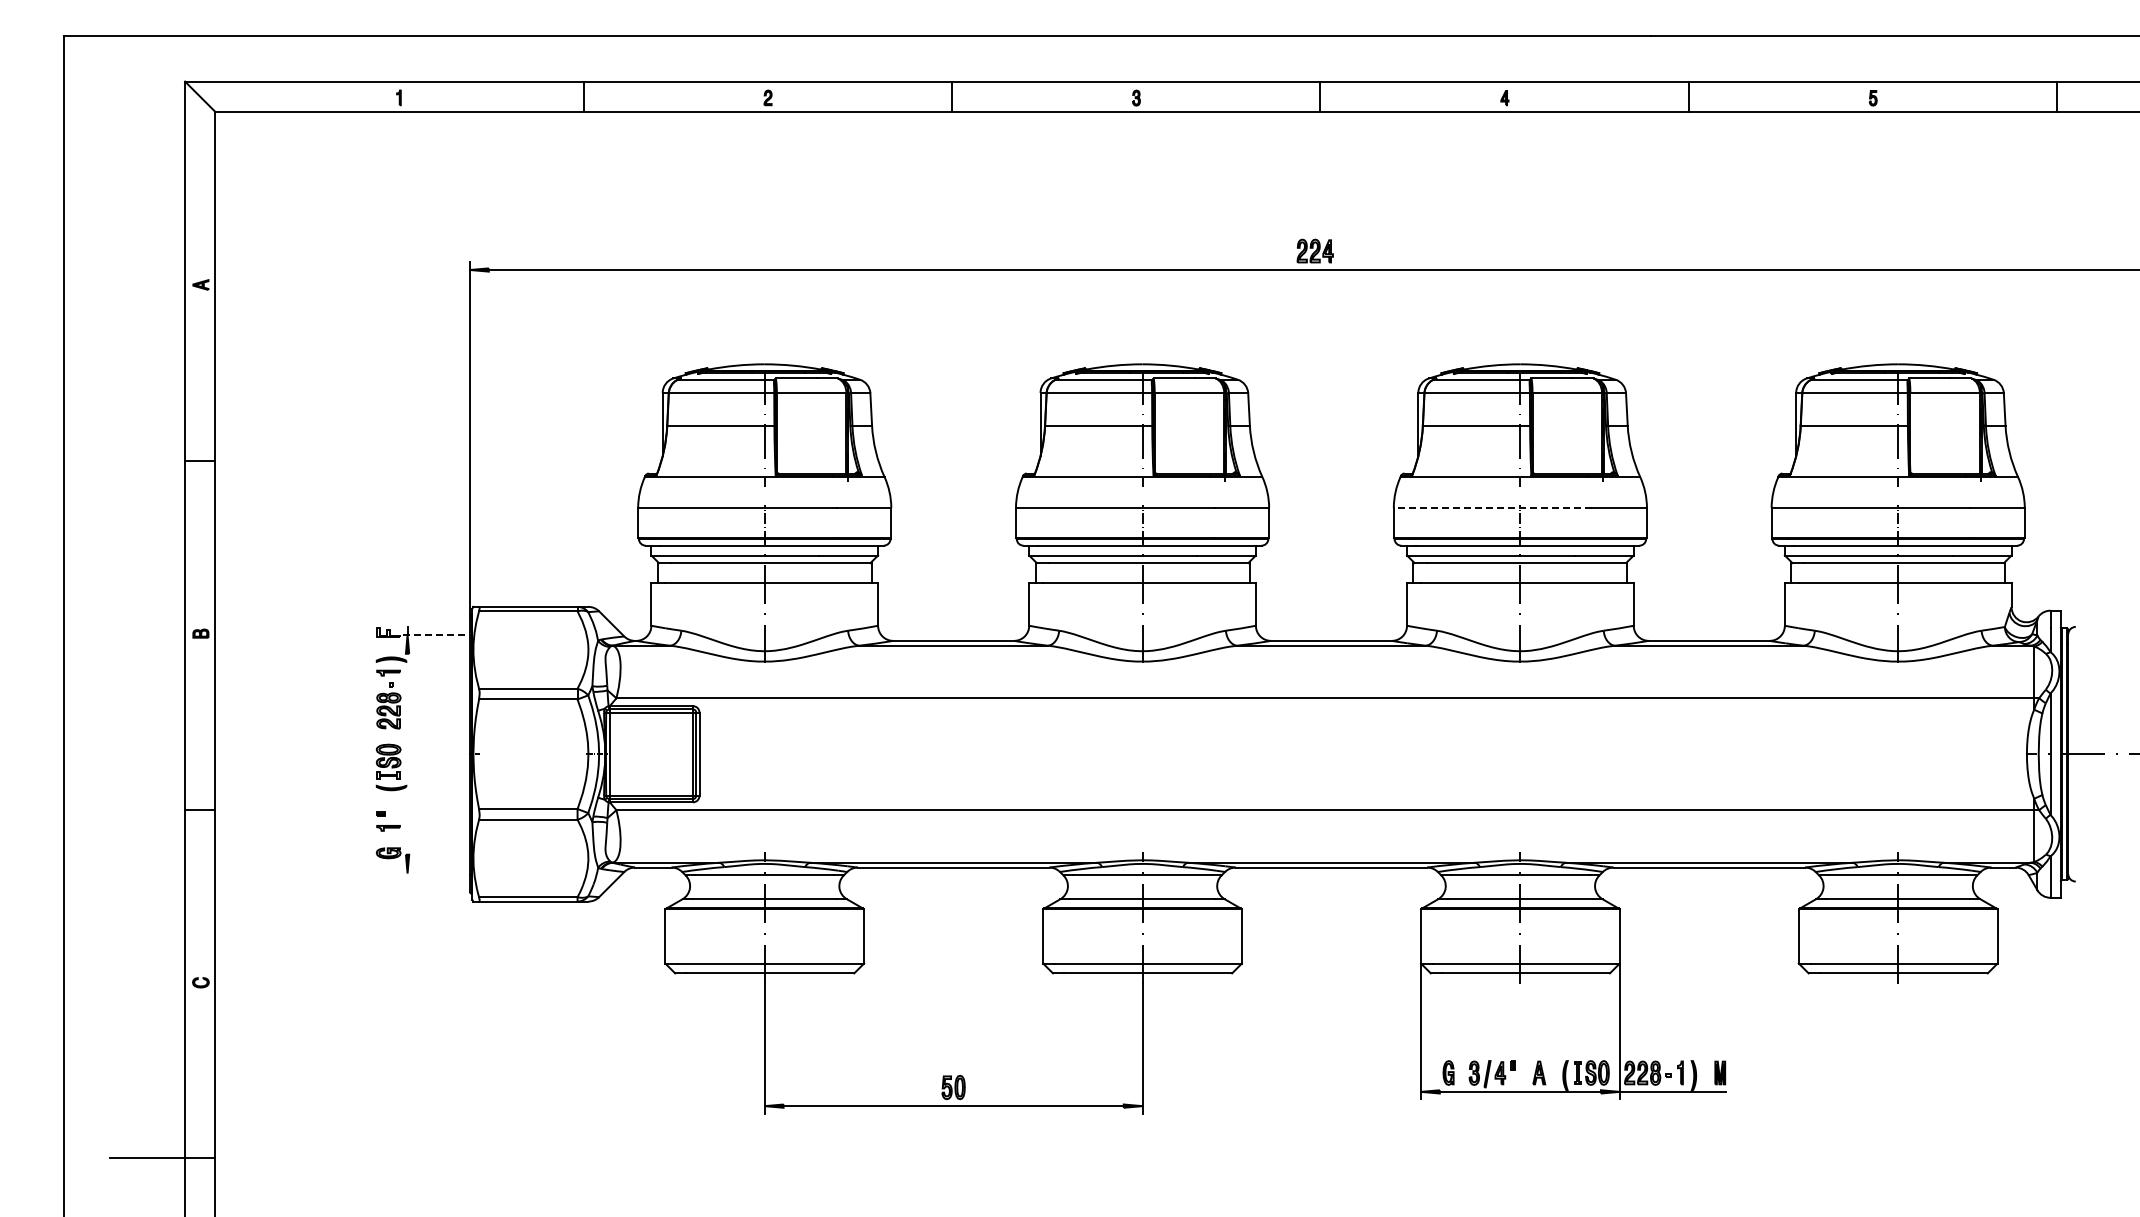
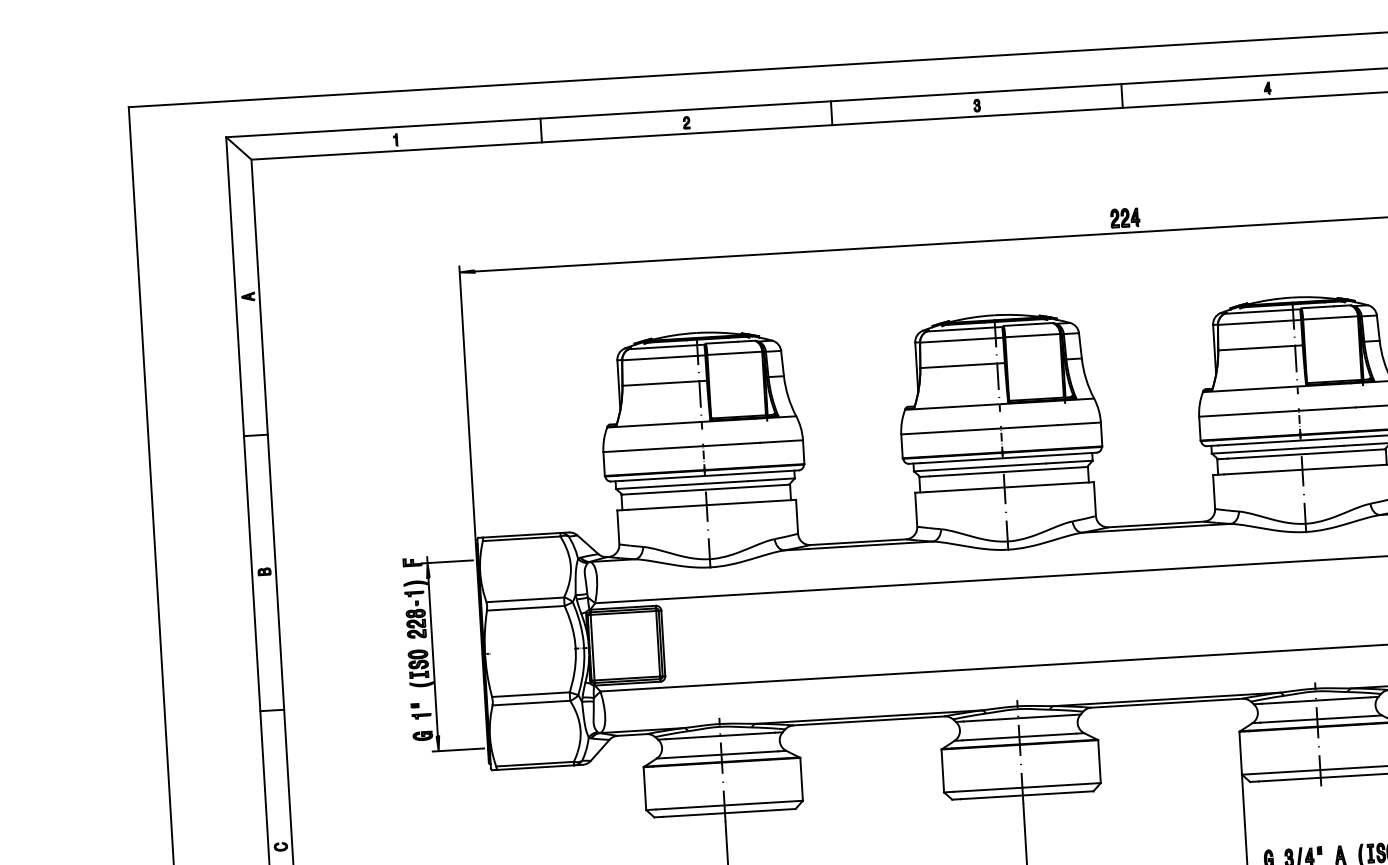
line: (1492, 507) -> (1276, 411), dashed -> solid
line: (432, 634) -> (447, 561), dashed -> solid
line: (407, 753) -> (433, 656), added
line: (432, 873) -> (458, 749), added

